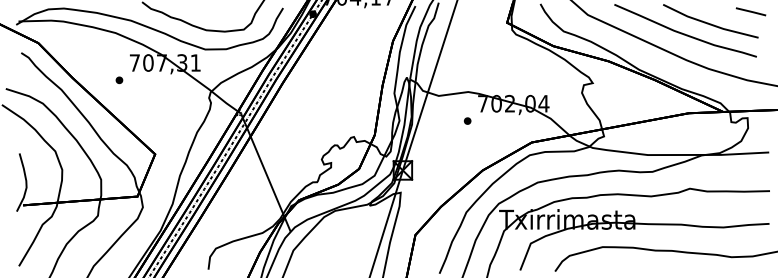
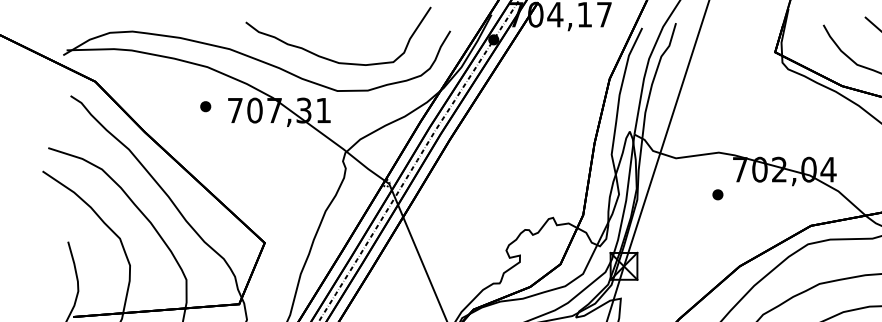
part: (119, 80) -> (205, 106), moved

